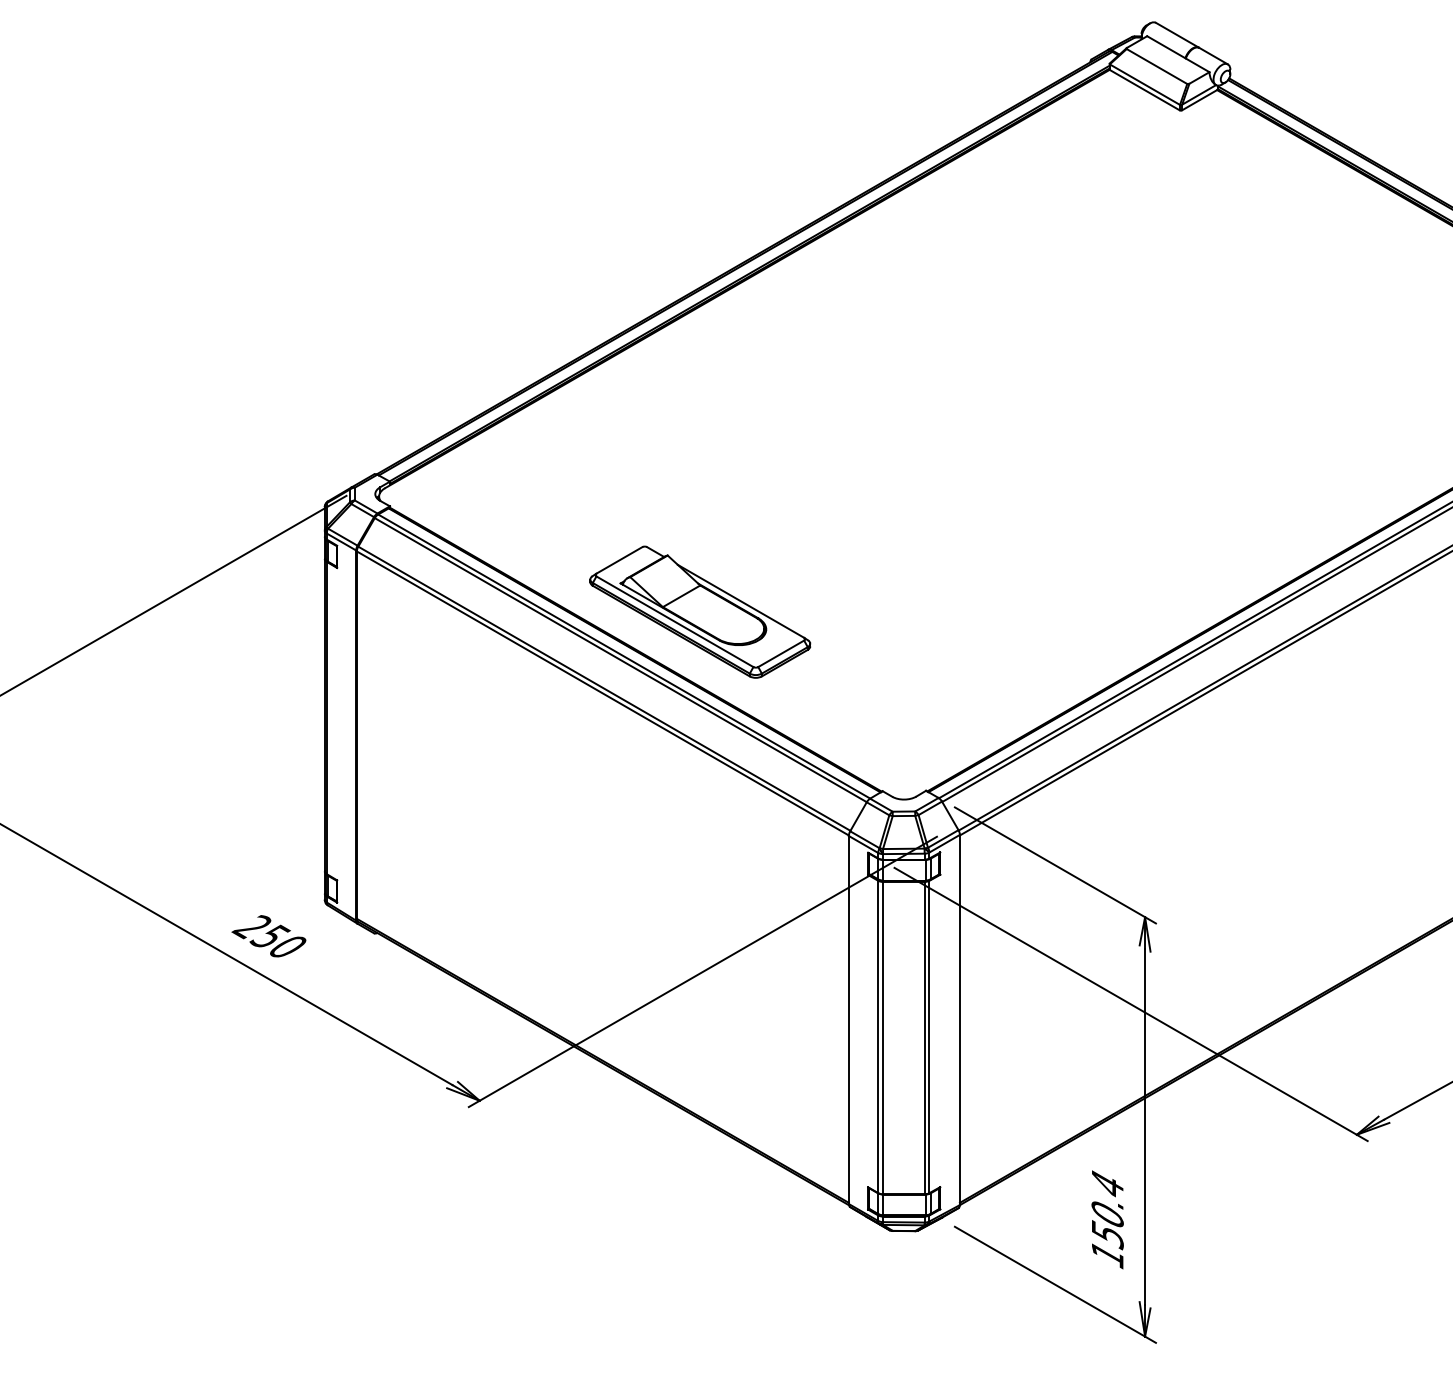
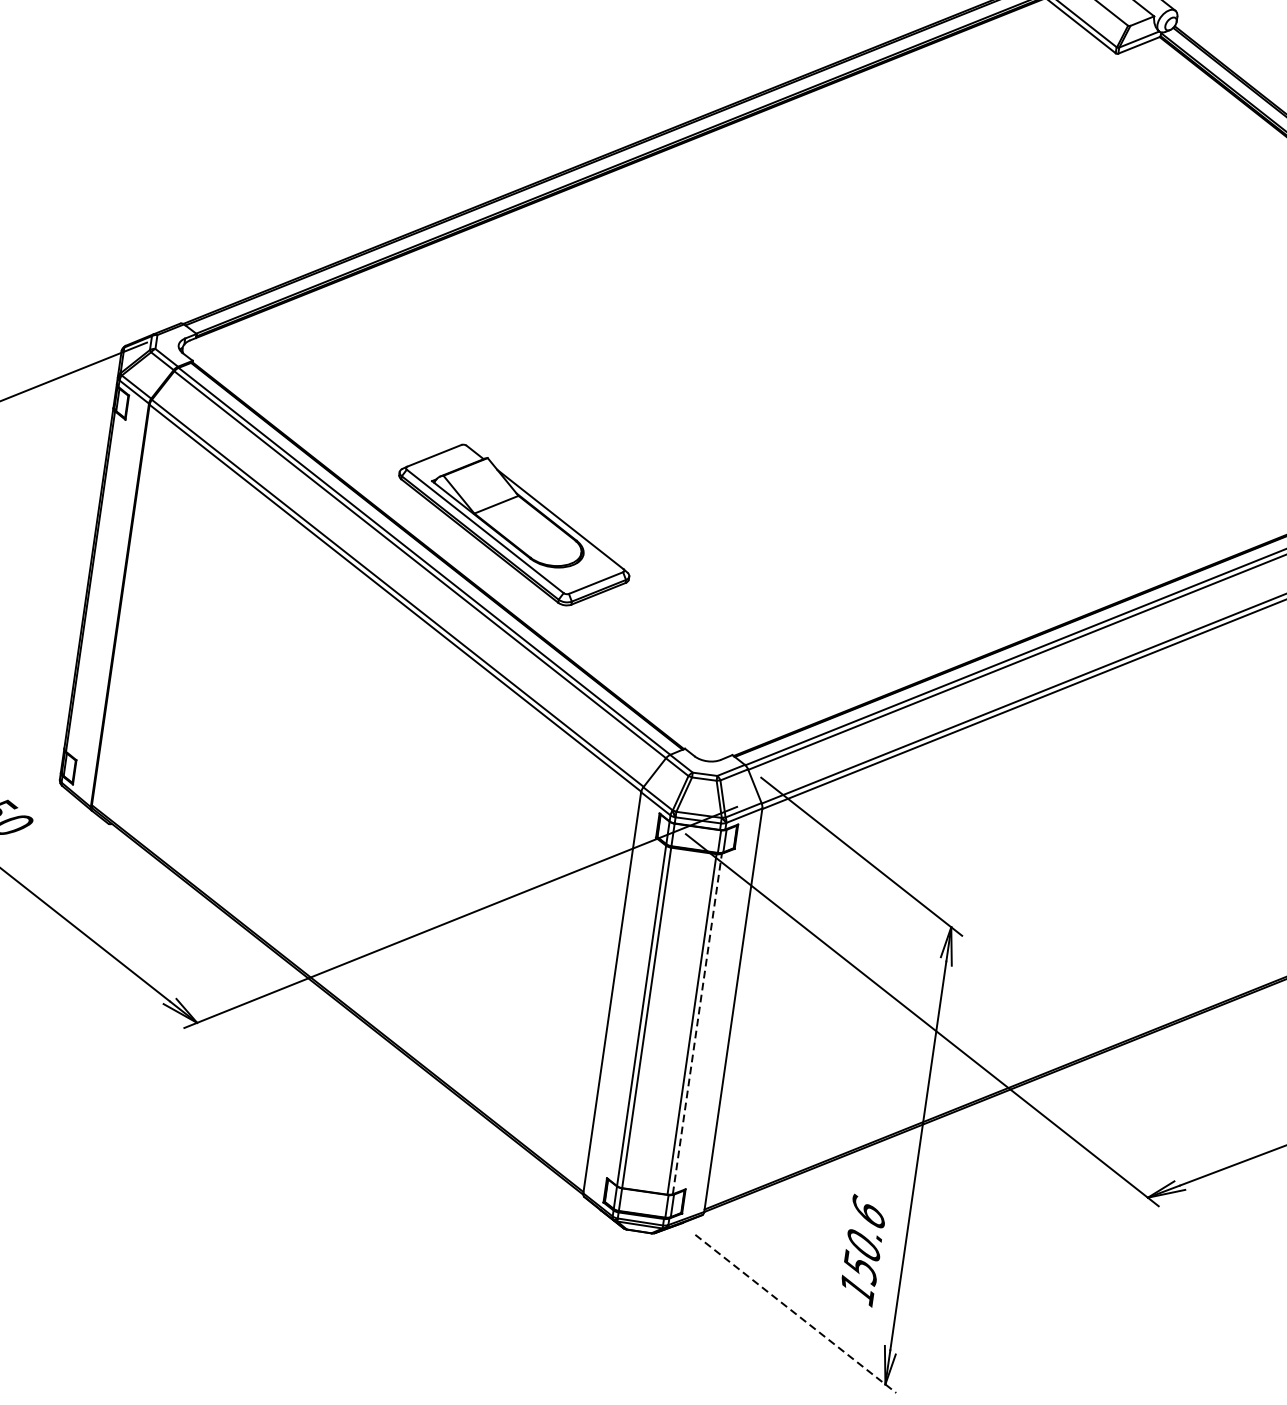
line: (929, 1036) -> (697, 1023), solid -> dashed
text: (1107, 1183) -> (868, 1211), 150.4 -> 150.6
line: (1055, 1285) -> (795, 1314), solid -> dashed

